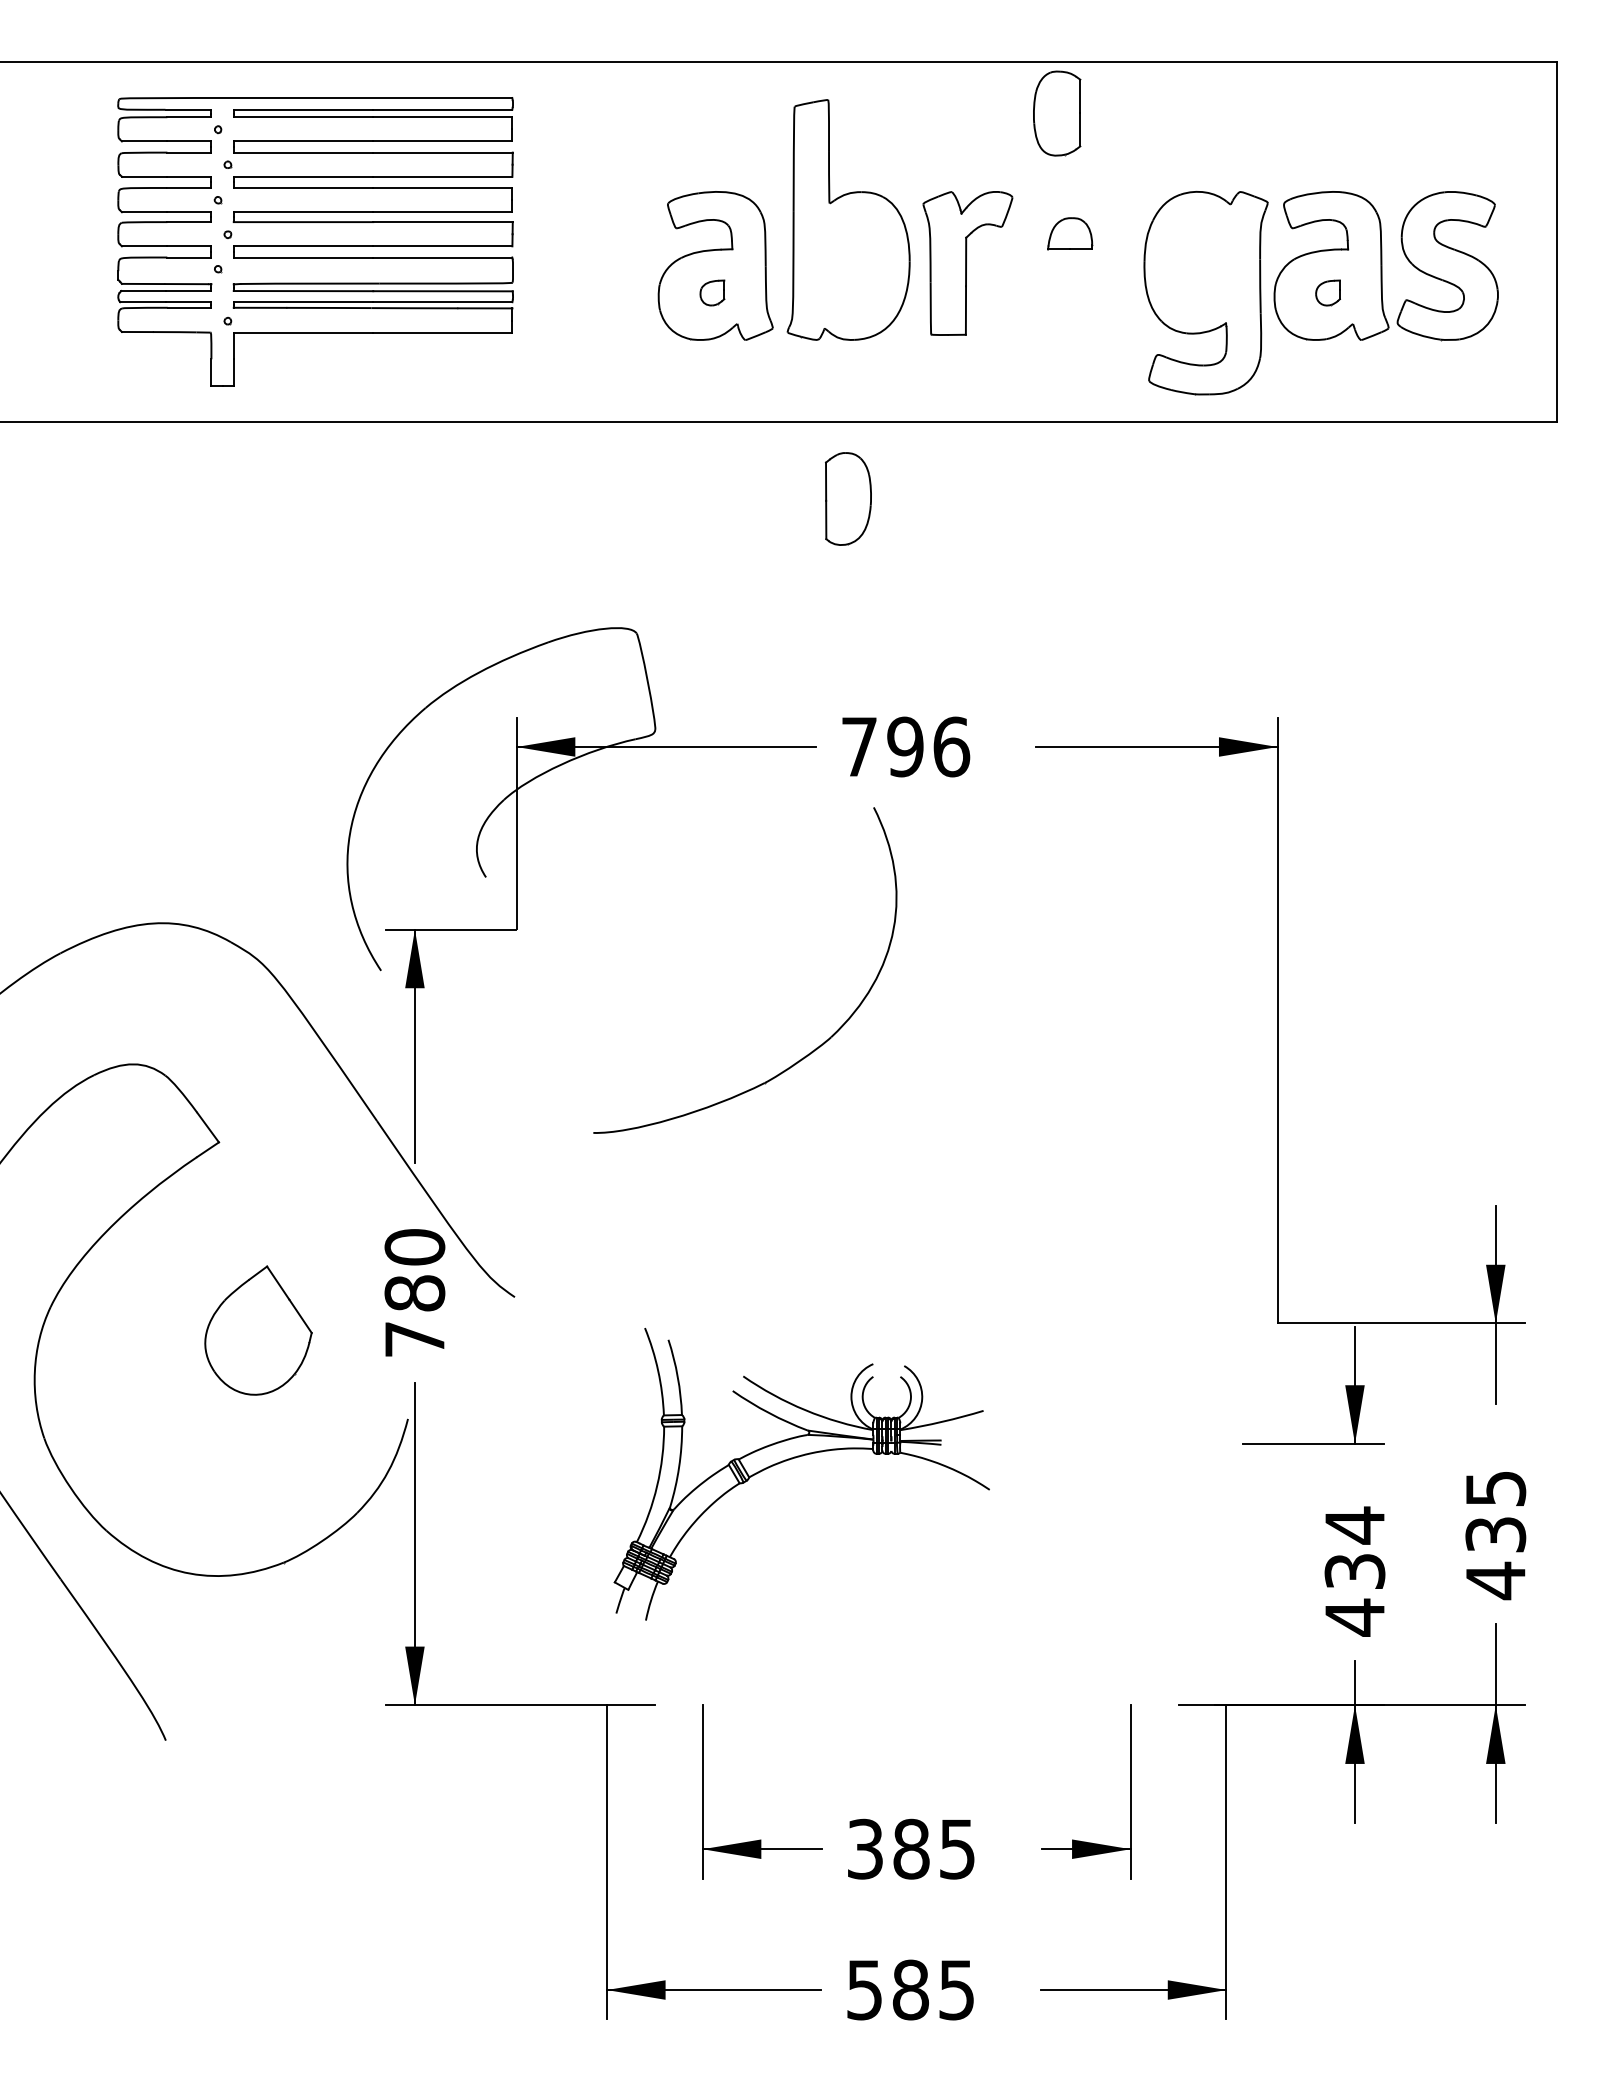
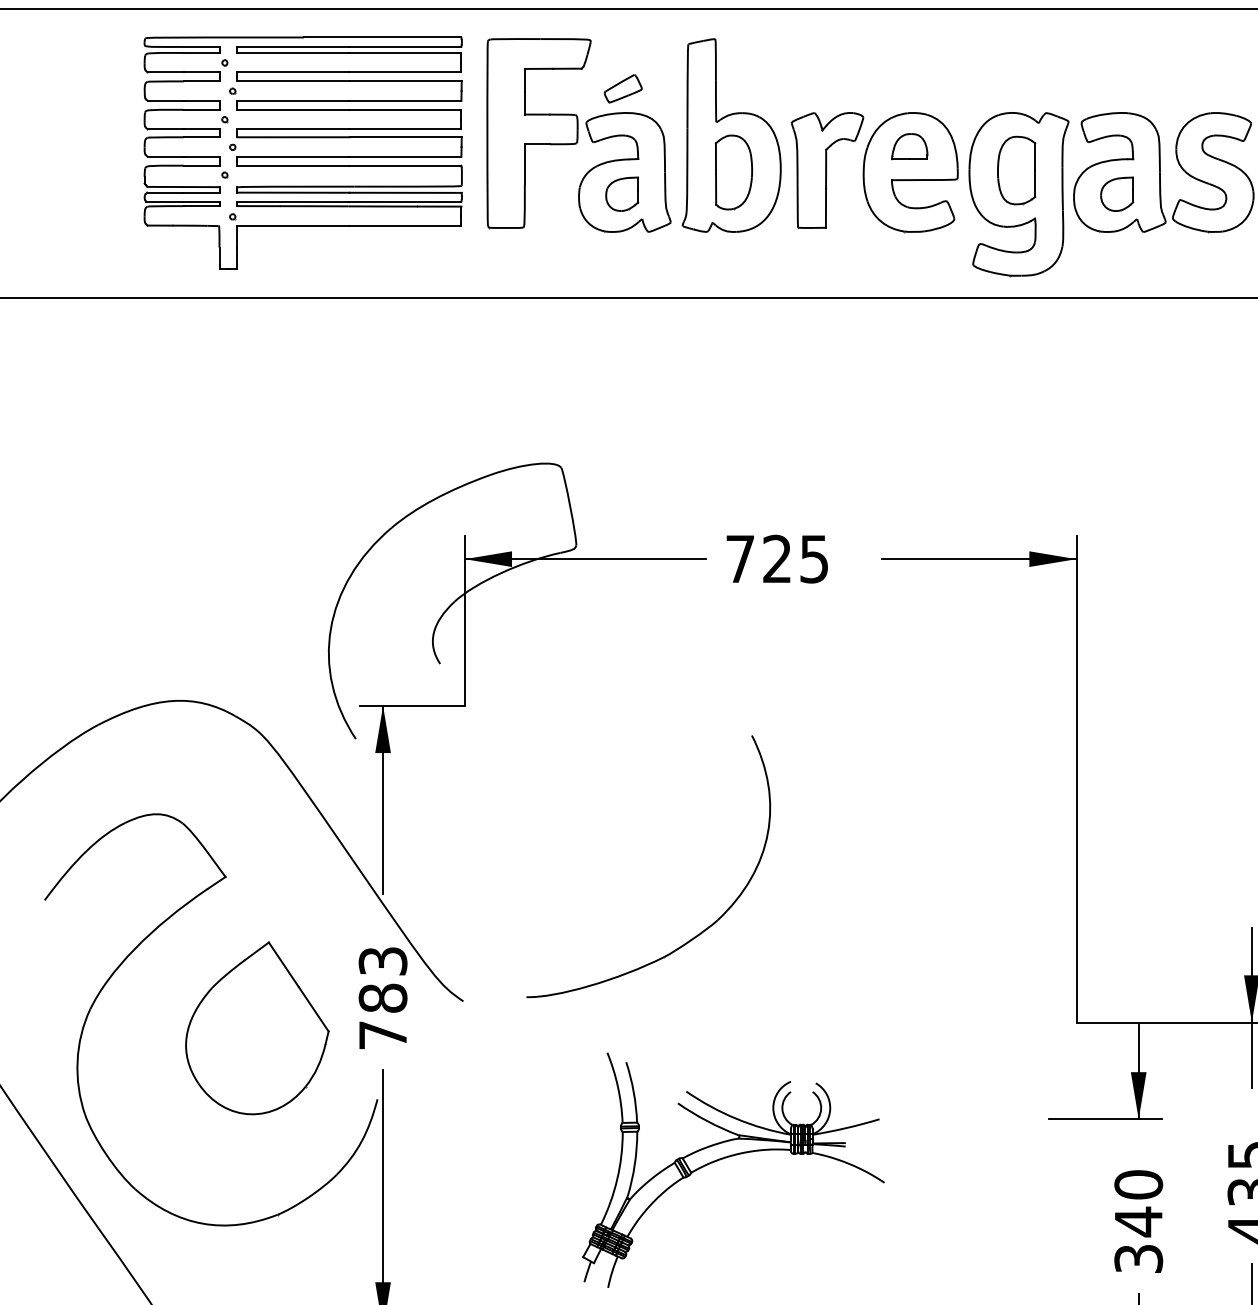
part: (1057, 113) -> (1016, 170), moved
part: (713, 161) -> (623, 88), added
part: (608, 217) -> (538, 133), added
part: (1070, 265) -> (910, 172), added
part: (712, 292) -> (622, 193), size x1.67
part: (1327, 292) -> (1116, 193), size x1.67
part: (848, 498) -> (733, 172), moved
text: (928, 746) -> (795, 558), 796 -> 725
part: (805, 1055) -> (697, 934), moved
text: (414, 1247) -> (382, 961), 780 -> 783
part: (258, 1330) -> (257, 1028), size x1.67
part: (795, 1458) -> (728, 1157), moved
text: (1354, 1571) -> (1138, 1221), 434 -> 340

